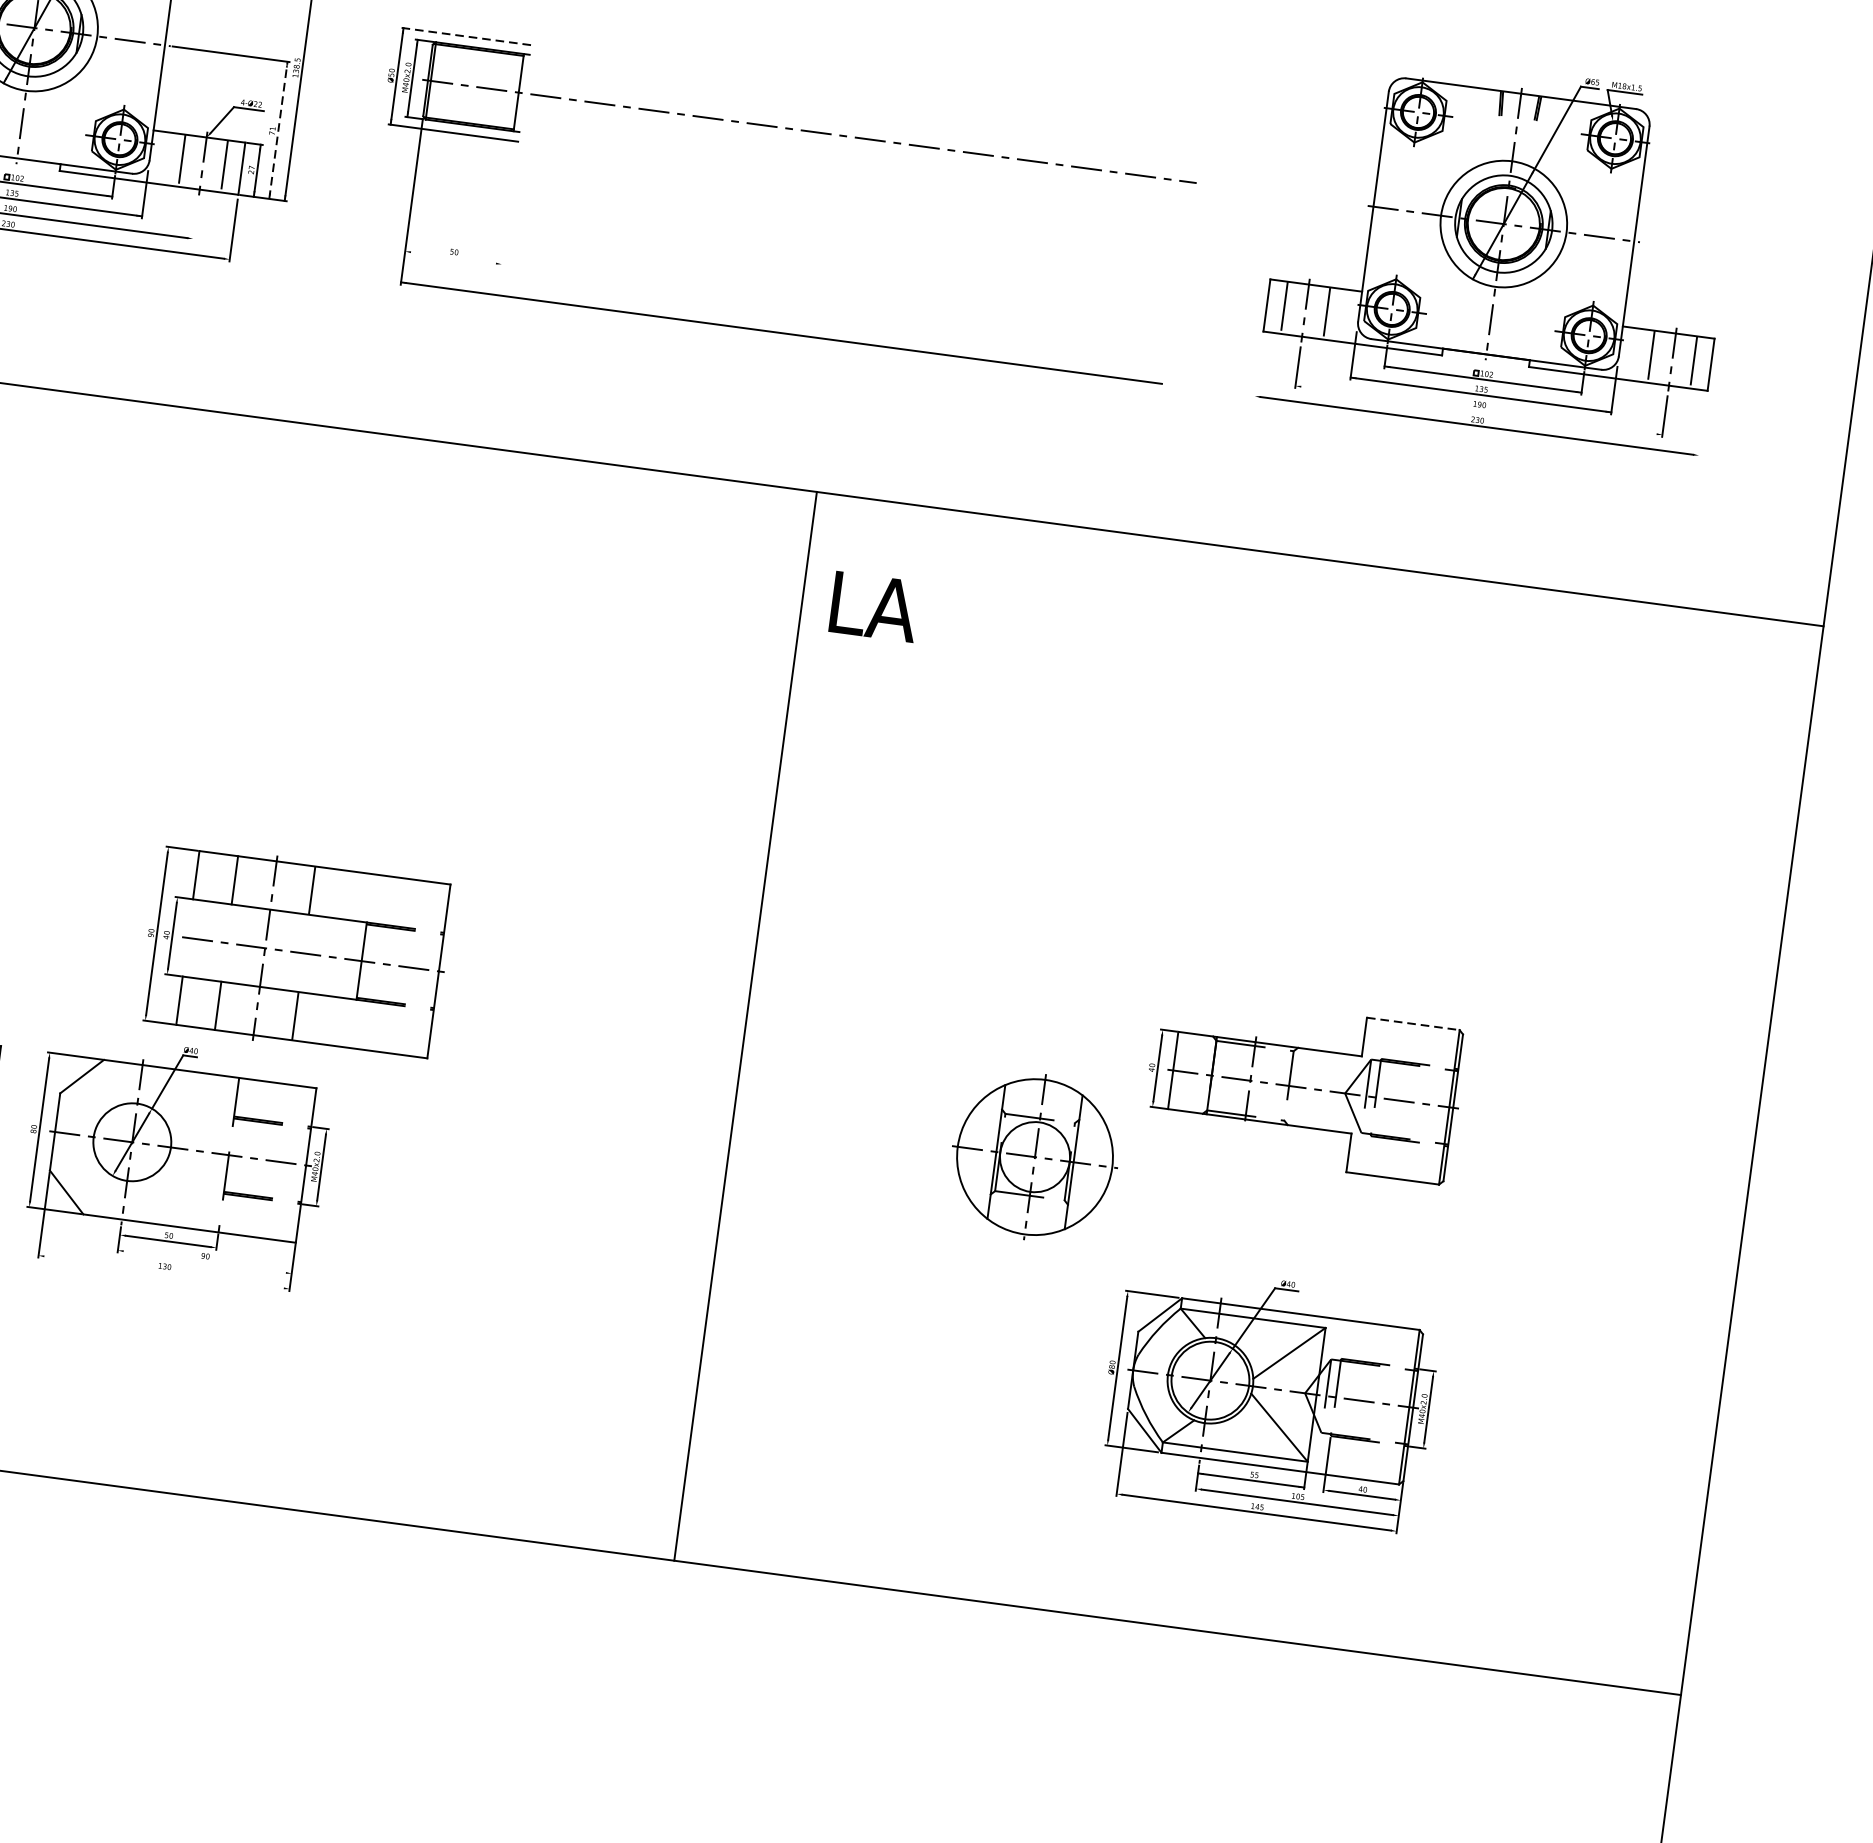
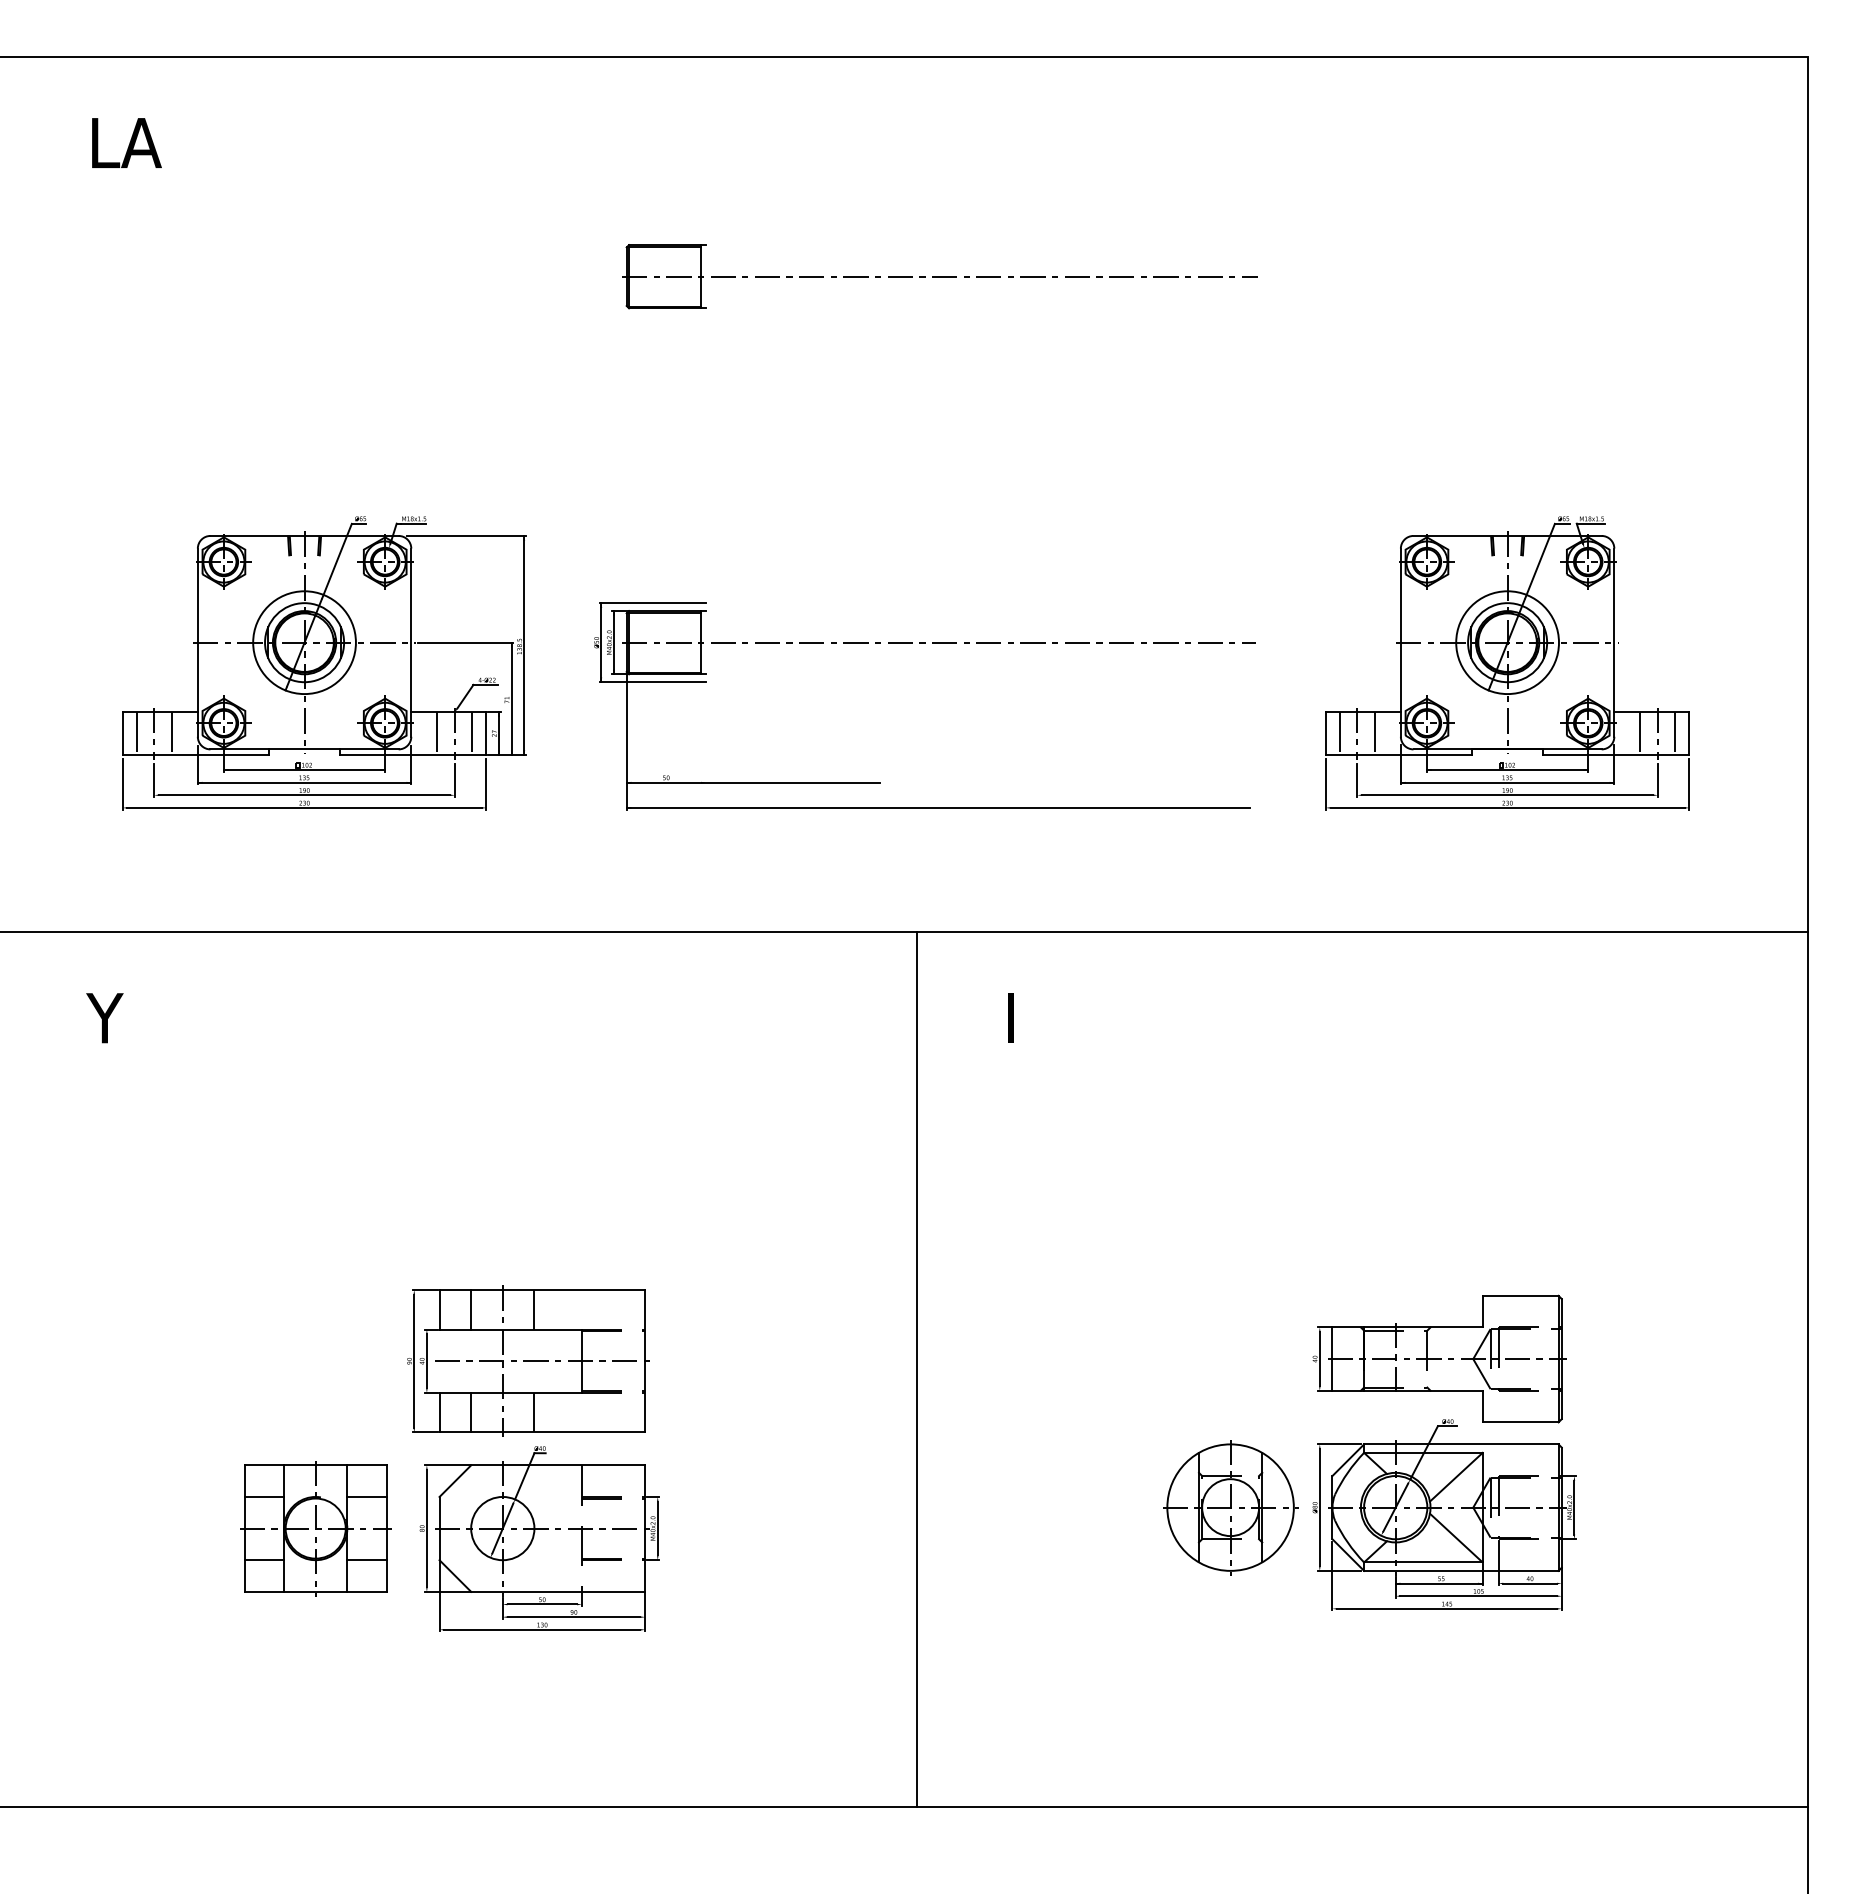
line: (465, 36) -> (652, 603), dashed -> solid
line: (278, 129) -> (511, 698), dashed -> solid
line: (195, 219) -> (454, 779), added
line: (558, 271) -> (752, 782), added
line: (1258, 366) -> (1325, 783), added
line: (1478, 410) -> (1507, 795), added
line: (1703, 425) -> (1689, 783), added
text: (874, 607) -> (1042, 1018), LA -> I
part: (296, 951) -> (528, 1360), moved
line: (1413, 1023) -> (1520, 1295), dashed -> solid
line: (745, 1026) -> (916, 1369), moved
part: (1034, 1156) -> (1230, 1507), moved
line: (204, 1262) -> (573, 1617), added
line: (164, 1272) -> (542, 1629), added
part: (1268, 1397) -> (1444, 1514), moved

